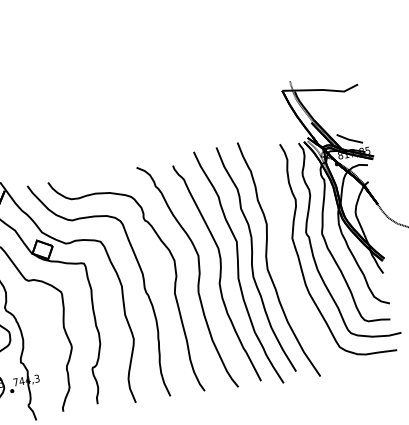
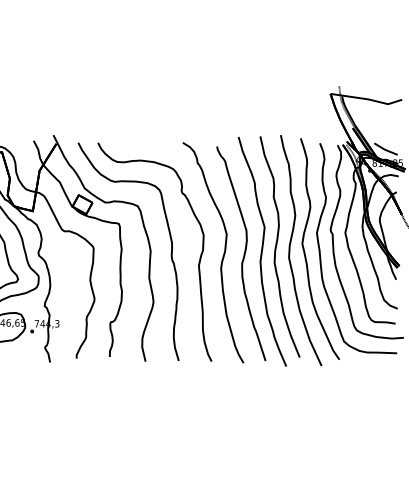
curve: (283, 259) -> (305, 251), added

